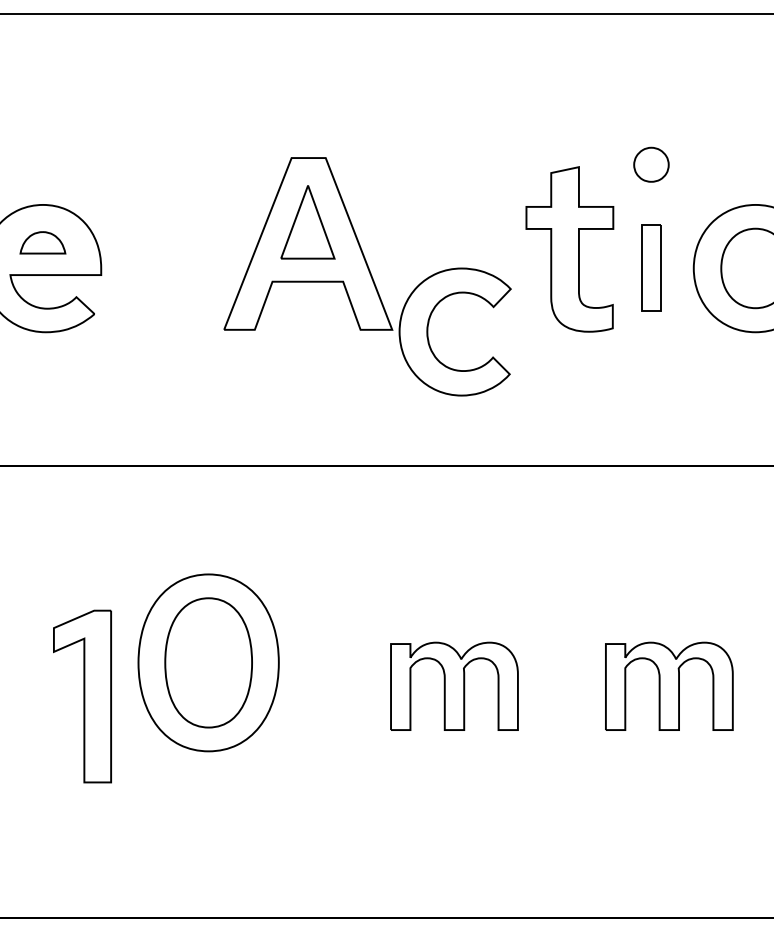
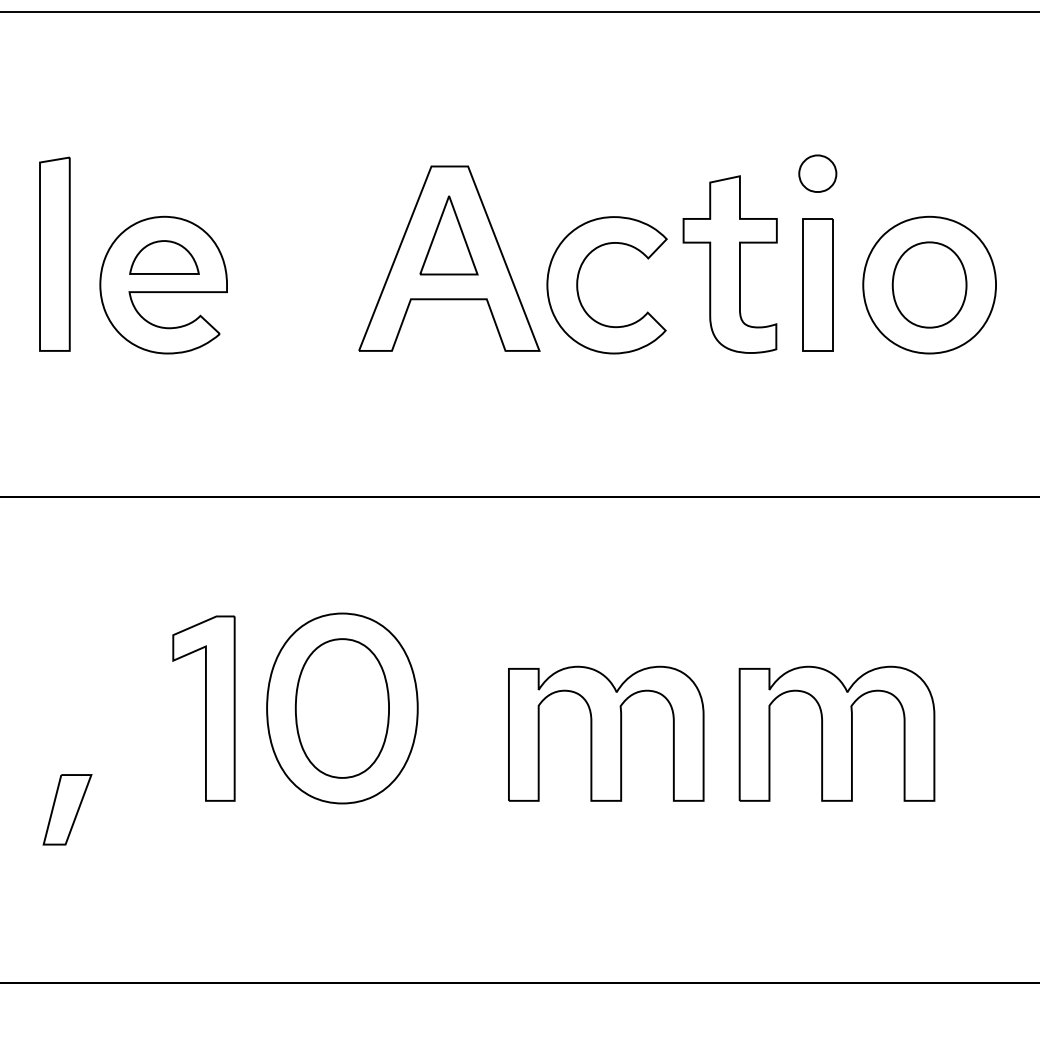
part: (42, 242) -> (164, 257), size x1.43
part: (651, 267) -> (817, 284), size x1.43
part: (428, 332) -> (578, 285), moved
part: (454, 686) -> (606, 733), size x1.43
part: (668, 686) -> (836, 733), size x1.43
part: (82, 696) -> (203, 708), moved

